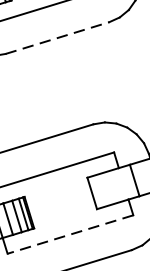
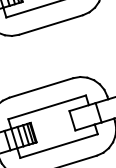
line: (58, 37) -> (51, 24), dashed -> solid
line: (71, 235) -> (59, 146), dashed -> solid

